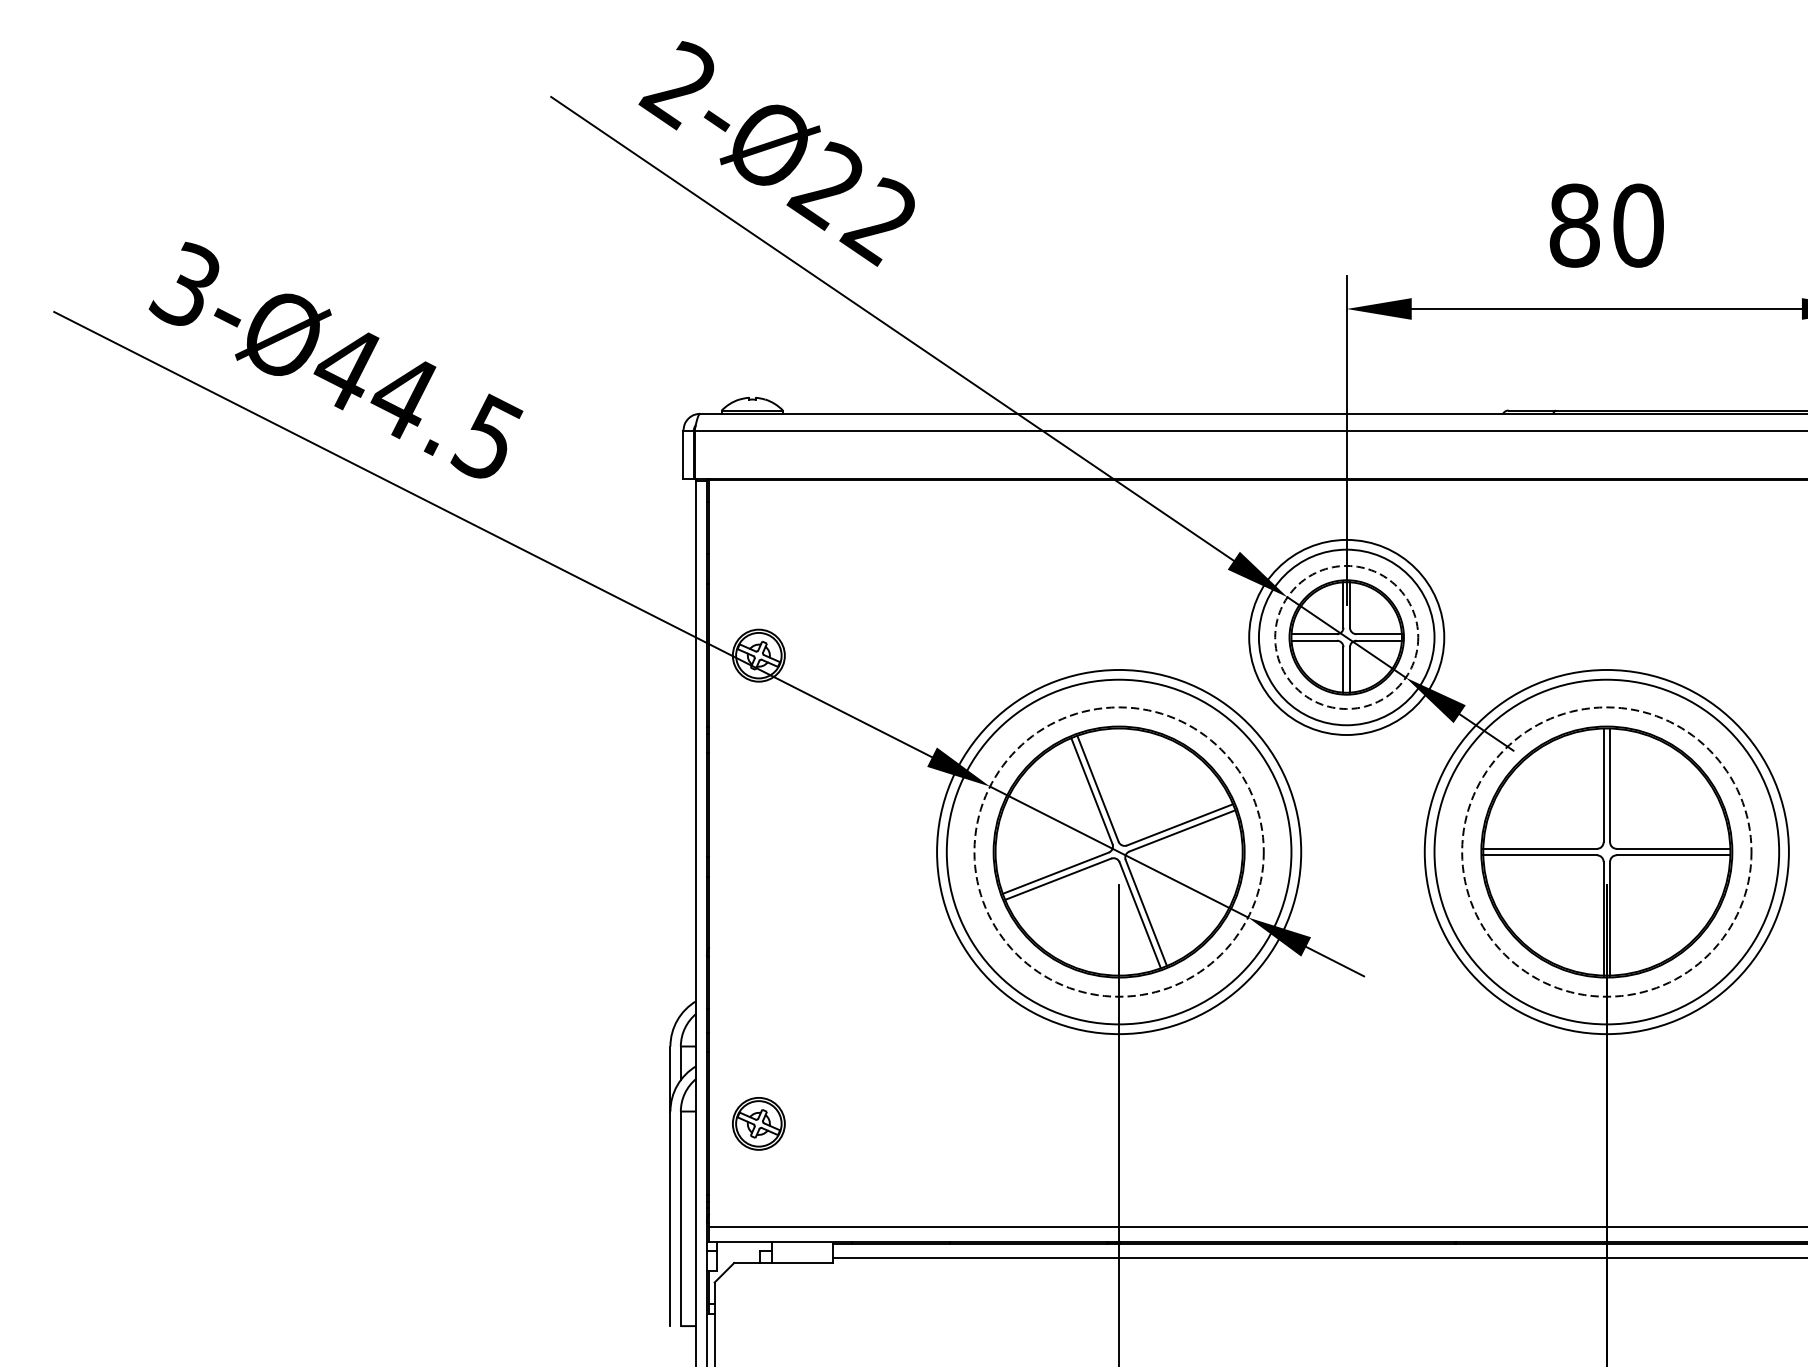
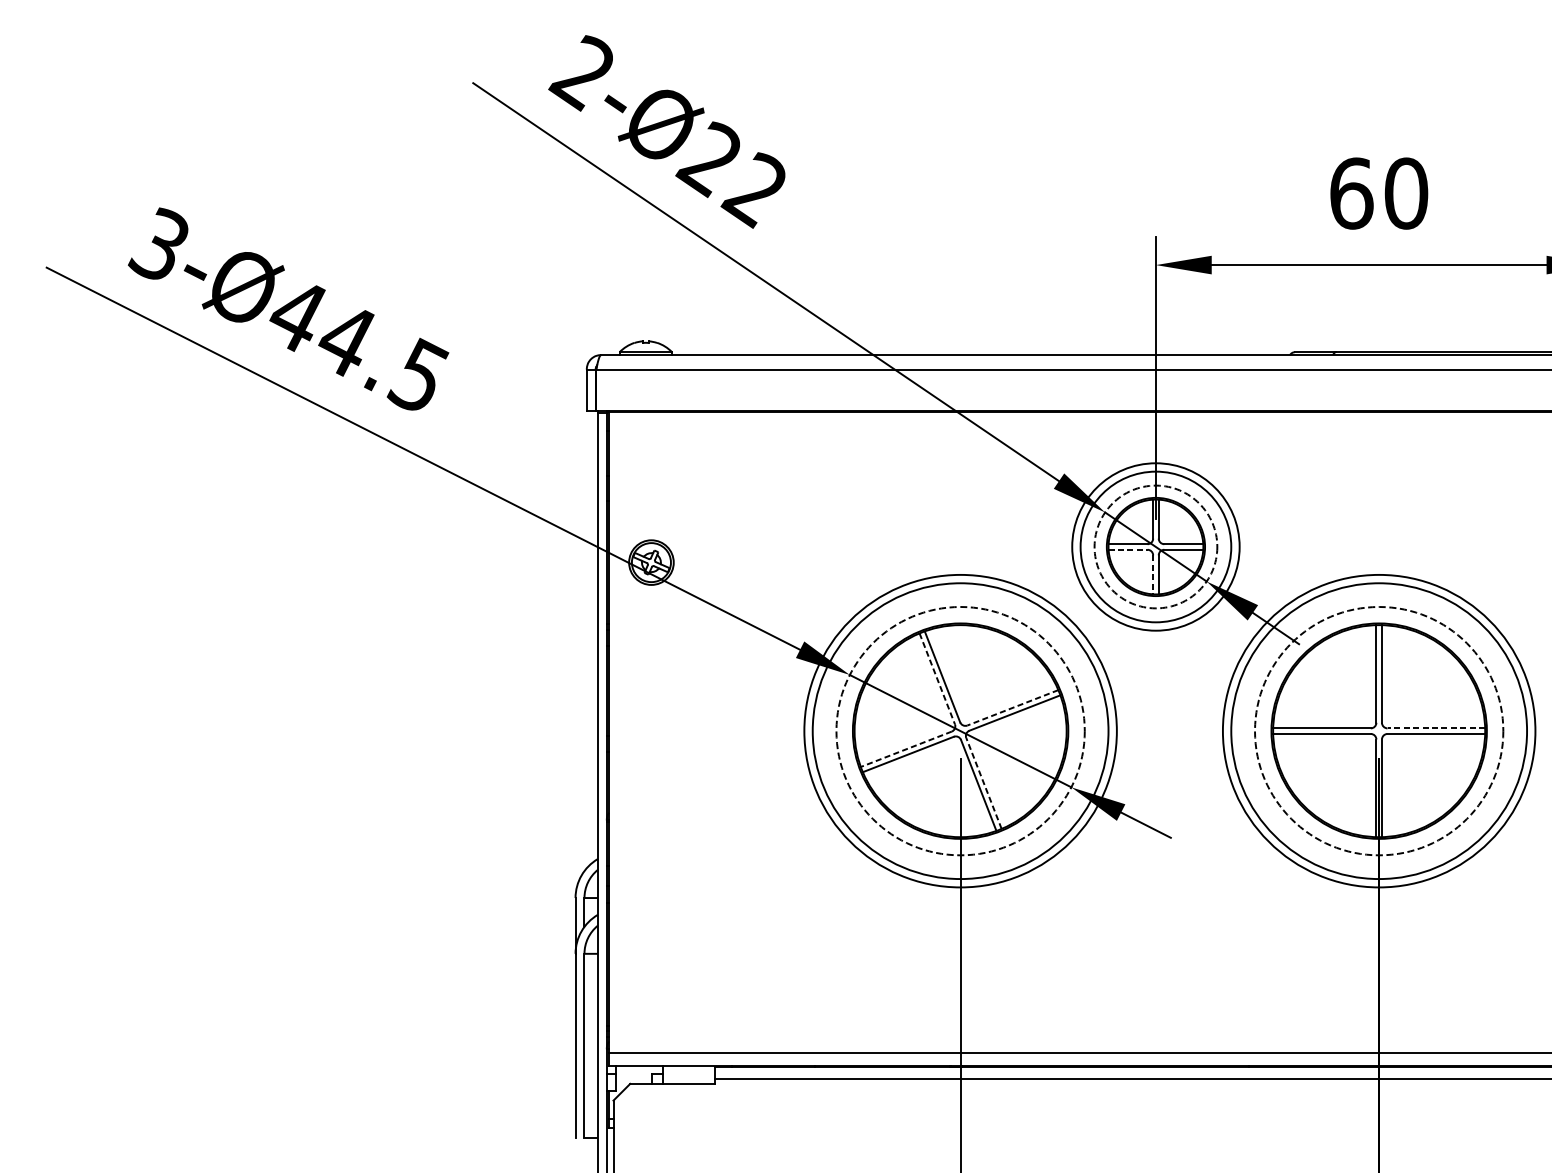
text: (1574, 225) -> (1351, 193), 80 -> 60
line: (1314, 640) -> (1128, 549), solid -> dashed
line: (1343, 669) -> (1153, 574), solid -> dashed
line: (1091, 791) -> (936, 679), solid -> dashed
line: (1180, 824) -> (1013, 707), solid -> dashed
line: (1673, 848) -> (1436, 728), solid -> dashed
line: (1055, 873) -> (906, 749), solid -> dashed
line: (1146, 912) -> (984, 783), solid -> dashed
part: (758, 1123) -> (651, 964), removed

